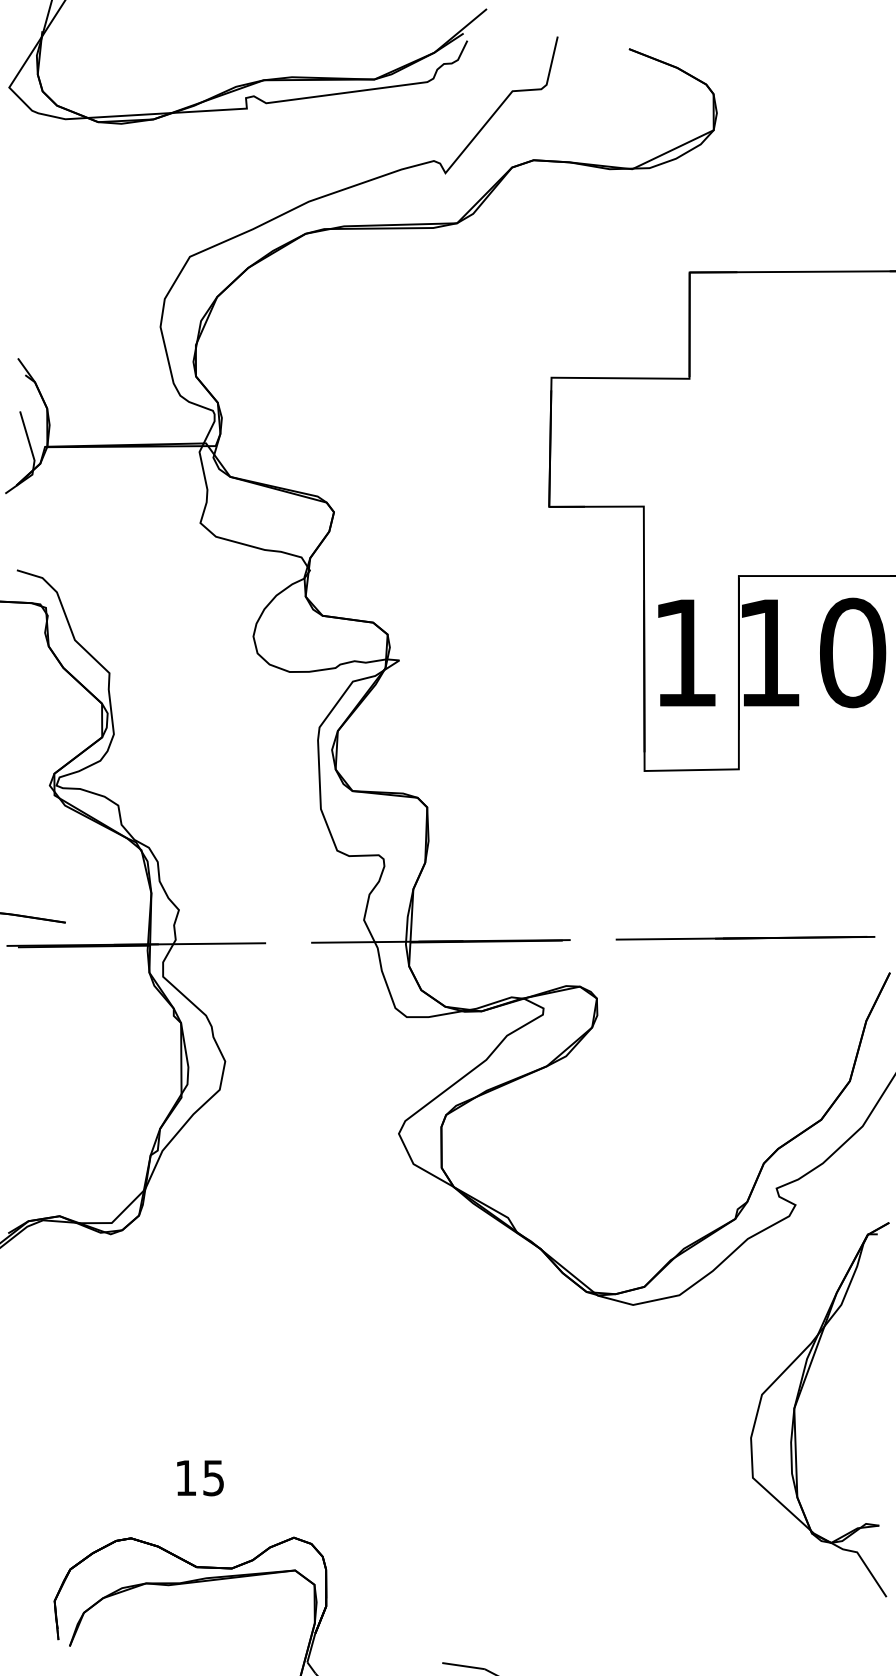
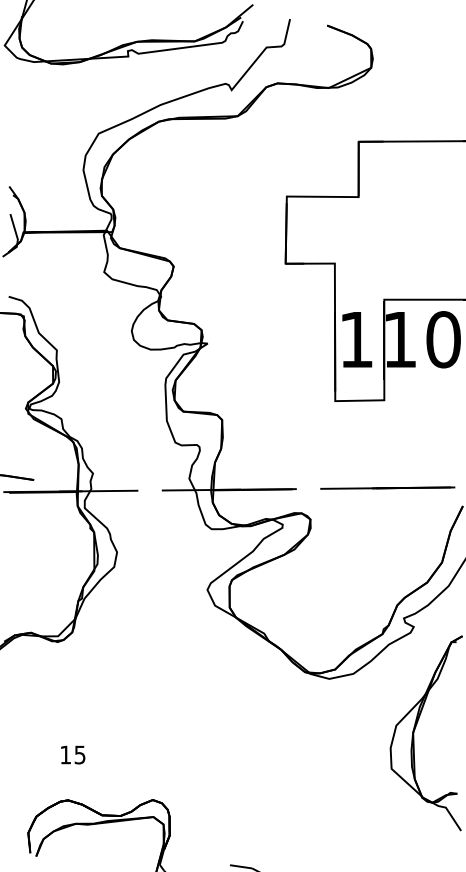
text: (200, 1477) -> (73, 754), moved

